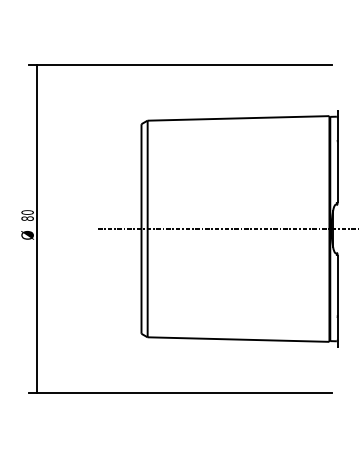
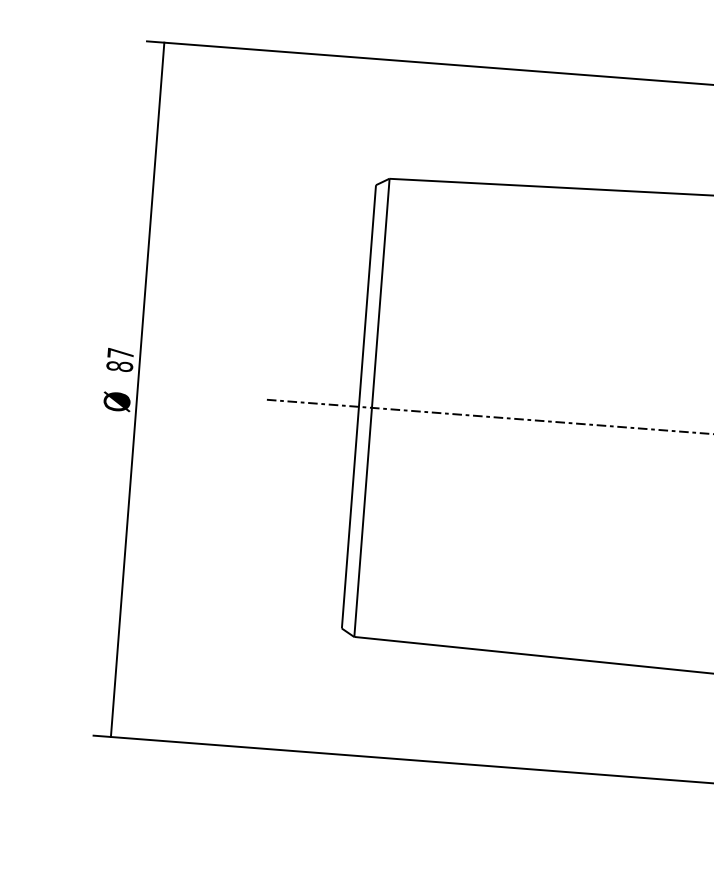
text: (27, 212) -> (120, 353), 80 -> 87

